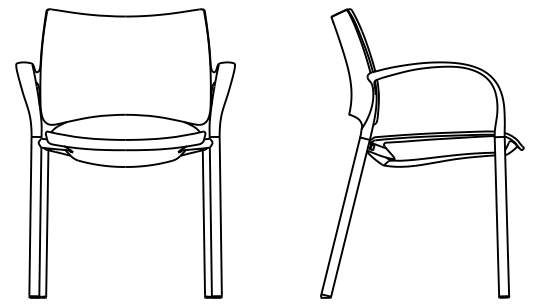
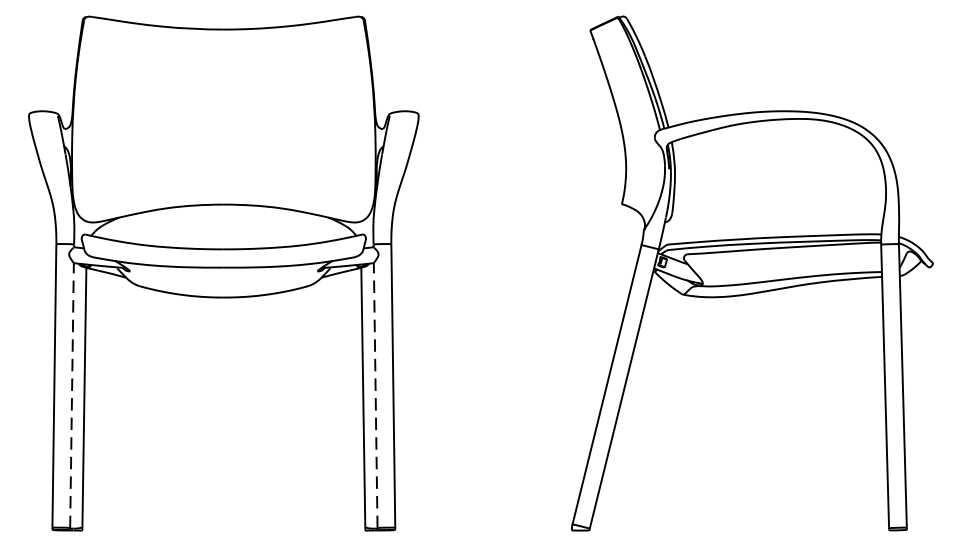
line: (40, 221) -> (72, 394), solid -> dashed
line: (210, 221) -> (375, 394), solid -> dashed

